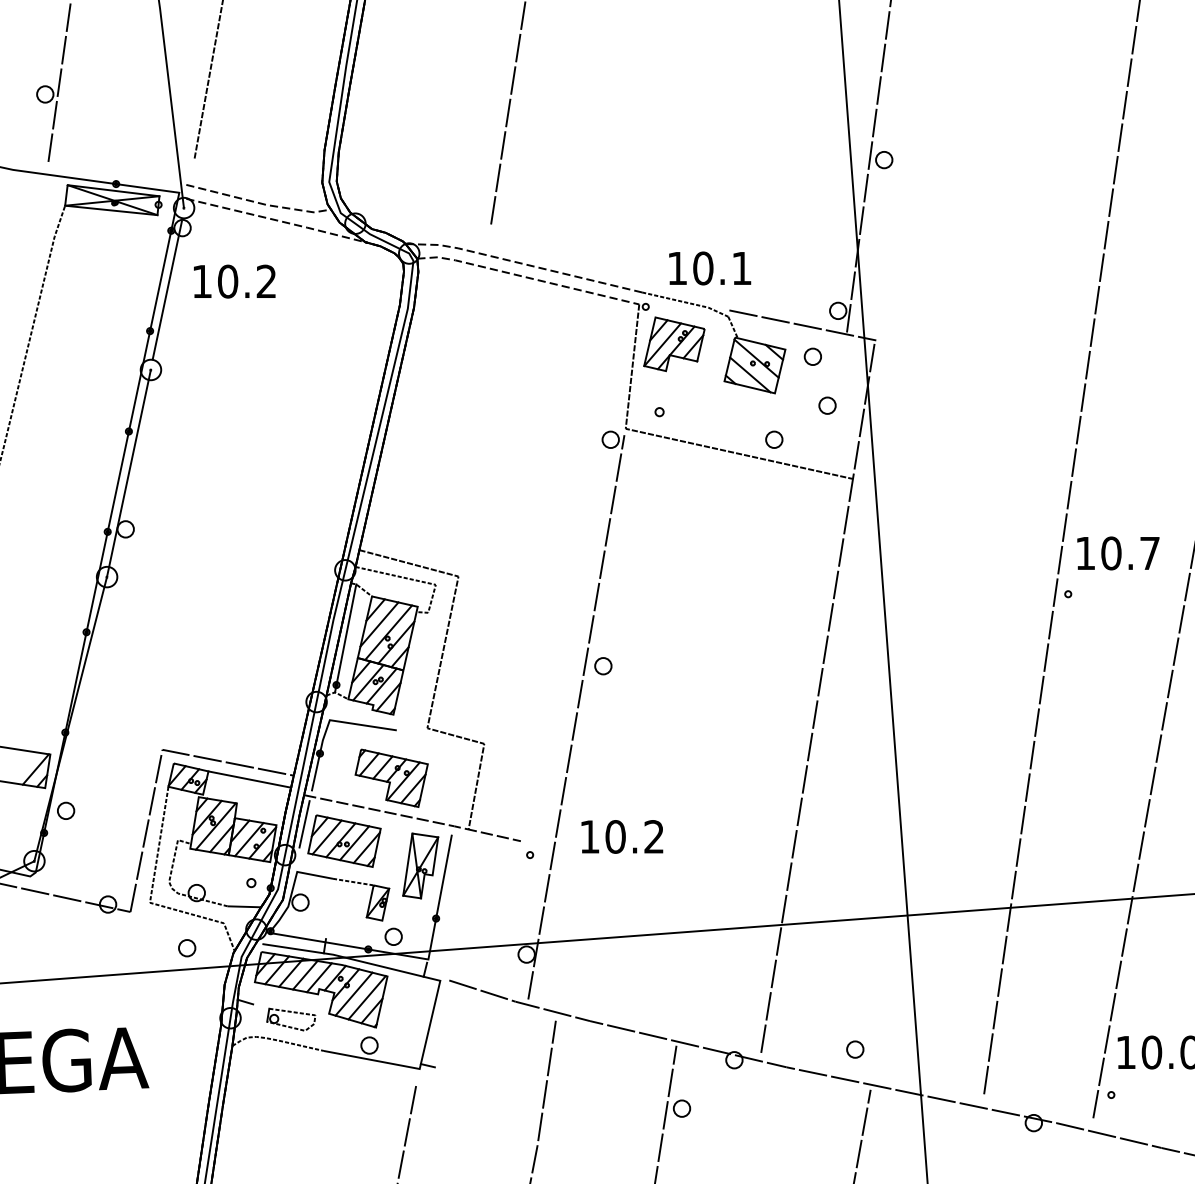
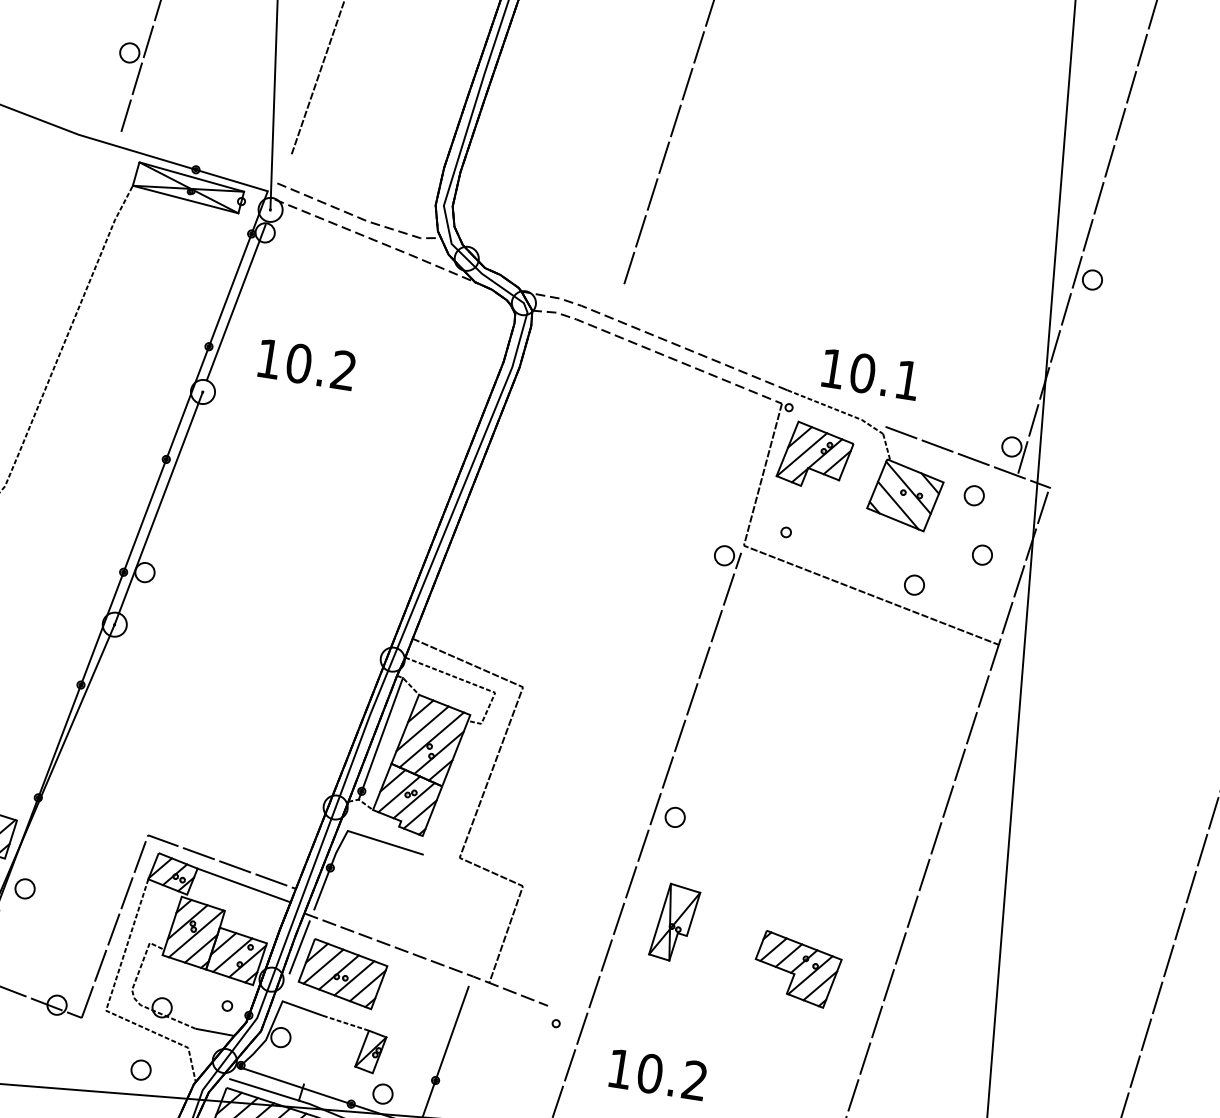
text: (234, 281) -> (306, 364), moved
part: (391, 777) -> (797, 968), moved
text: (622, 836) -> (658, 1074), moved
part: (420, 865) -> (674, 922), moved

